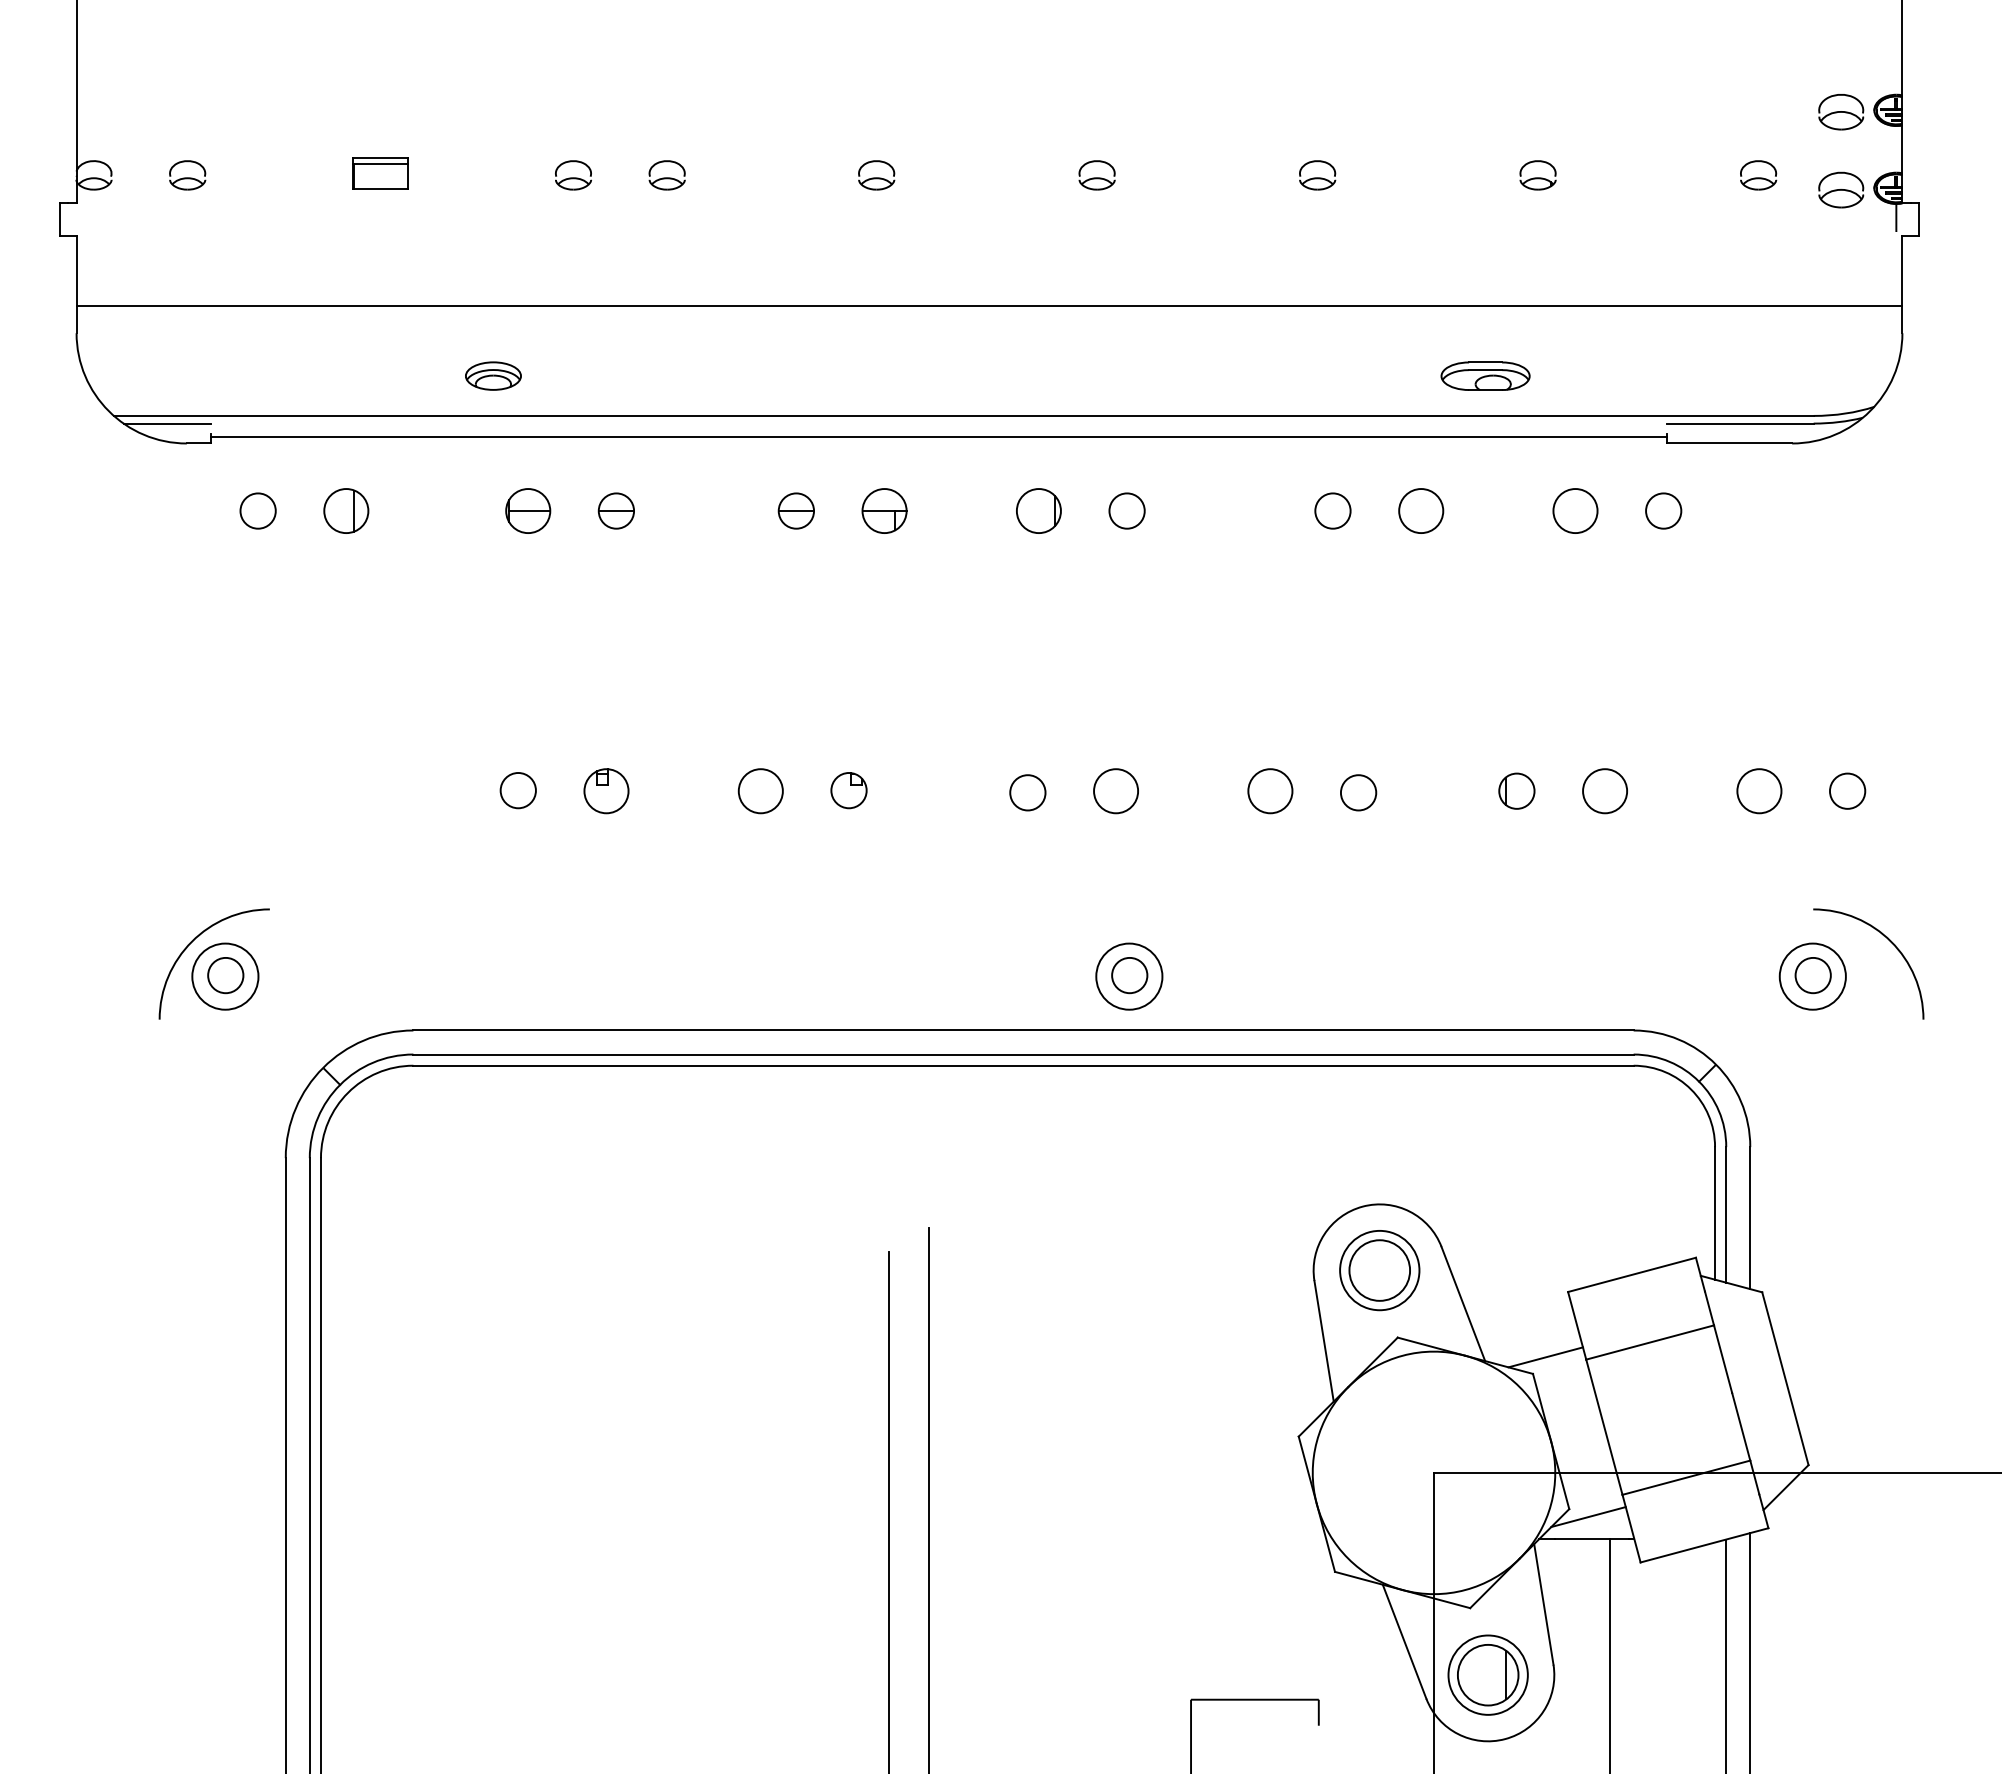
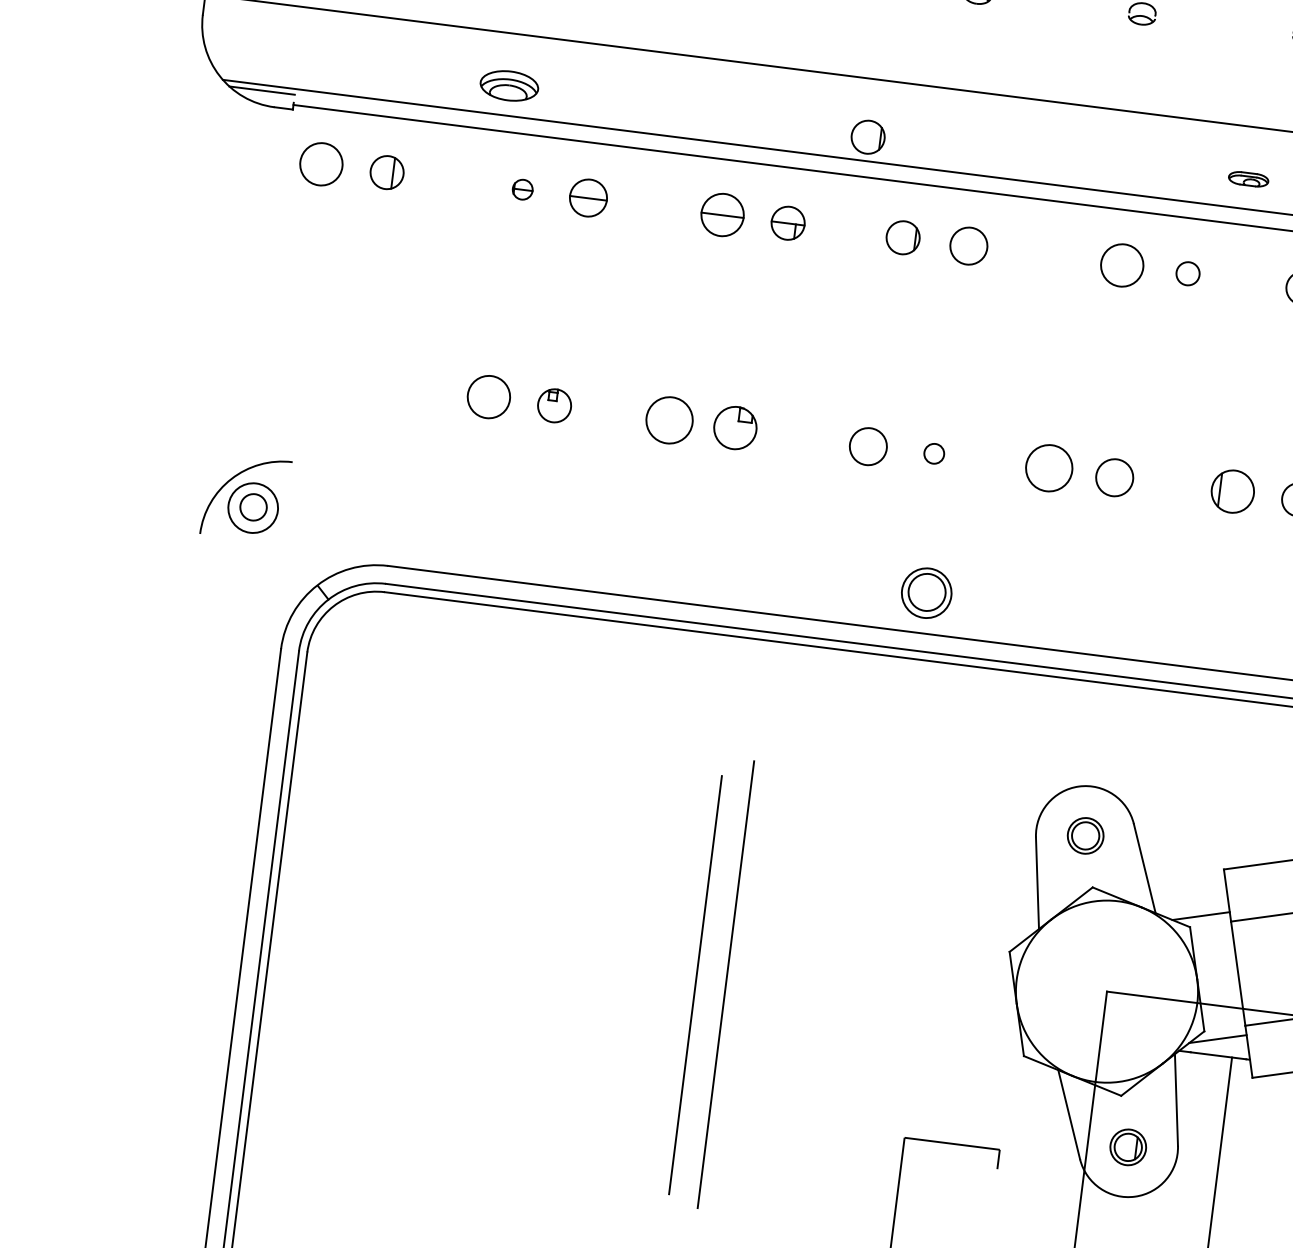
part: (493, 375) -> (509, 85), size x1.4
part: (1485, 375) -> (1248, 178), size x0.6
part: (975, 383) -> (867, 136), added
circle: (257, 510) -> (320, 163), size x1.6
part: (528, 510) -> (522, 189), size x0.6
part: (615, 510) -> (587, 197), size x1.4
part: (795, 510) -> (721, 214), size x1.6
circle: (1126, 510) -> (968, 245), size x1.4
circle: (1332, 510) -> (1121, 265), size x1.6
circle: (1421, 510) -> (1188, 273), size x0.7
circle: (517, 790) -> (488, 396), size x1.6
part: (848, 790) -> (734, 428), size x1.6
part: (1516, 790) -> (1232, 490), size x1.6
circle: (760, 791) -> (669, 420), size x1.4
circle: (1116, 791) -> (934, 454), size x0.6
circle: (1270, 791) -> (1049, 468), size x1.4
circle: (1027, 792) -> (868, 446), size x1.4
circle: (1358, 792) -> (1114, 477), size x1.4
circle: (1129, 975) -> (926, 592), size x1.4
part: (1379, 1270) -> (1085, 835), size x0.6
part: (1487, 1674) -> (1127, 1146), size x0.6

